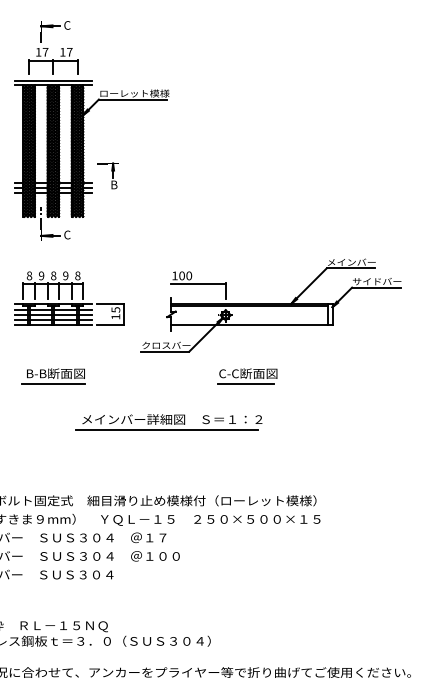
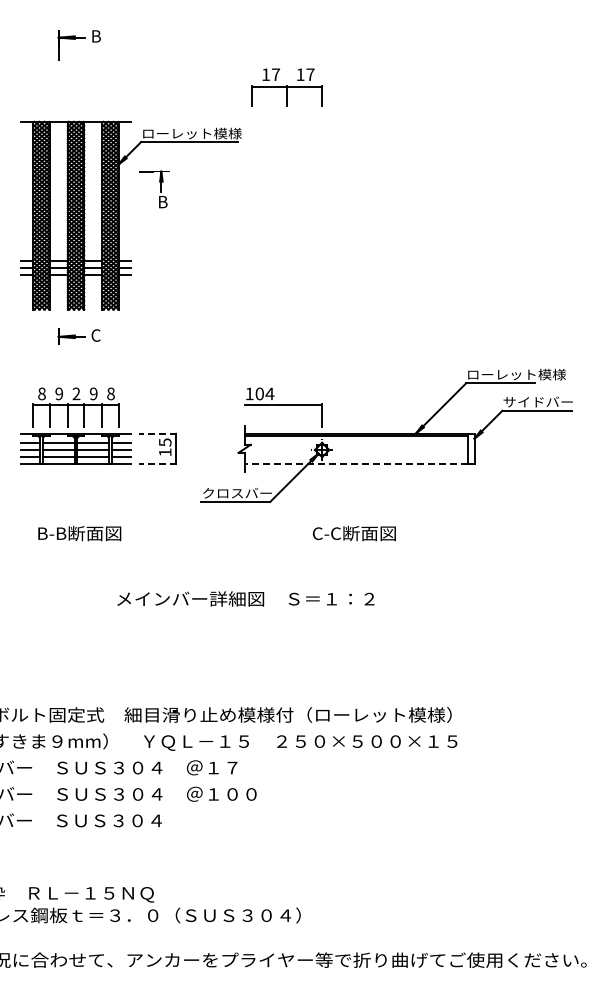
text: (66, 25) -> (95, 36), C -> B
part: (52, 61) -> (286, 87), moved
line: (52, 80) -> (75, 115), removed
part: (108, 176) -> (154, 189), moved
line: (41, 218) -> (58, 311), removed
text: (361, 262) -> (516, 374), メインバー -> ローレット模様
text: (53, 275) -> (76, 393), 8 -> 2
text: (188, 275) -> (269, 393), 100 -> 104
line: (110, 303) -> (157, 433), solid -> dashed
line: (110, 325) -> (157, 464), solid -> dashed
line: (249, 325) -> (356, 464), solid -> dashed
line: (52, 384) -> (75, 548), removed
line: (245, 384) -> (350, 548), removed
line: (166, 429) -> (237, 613), removed

